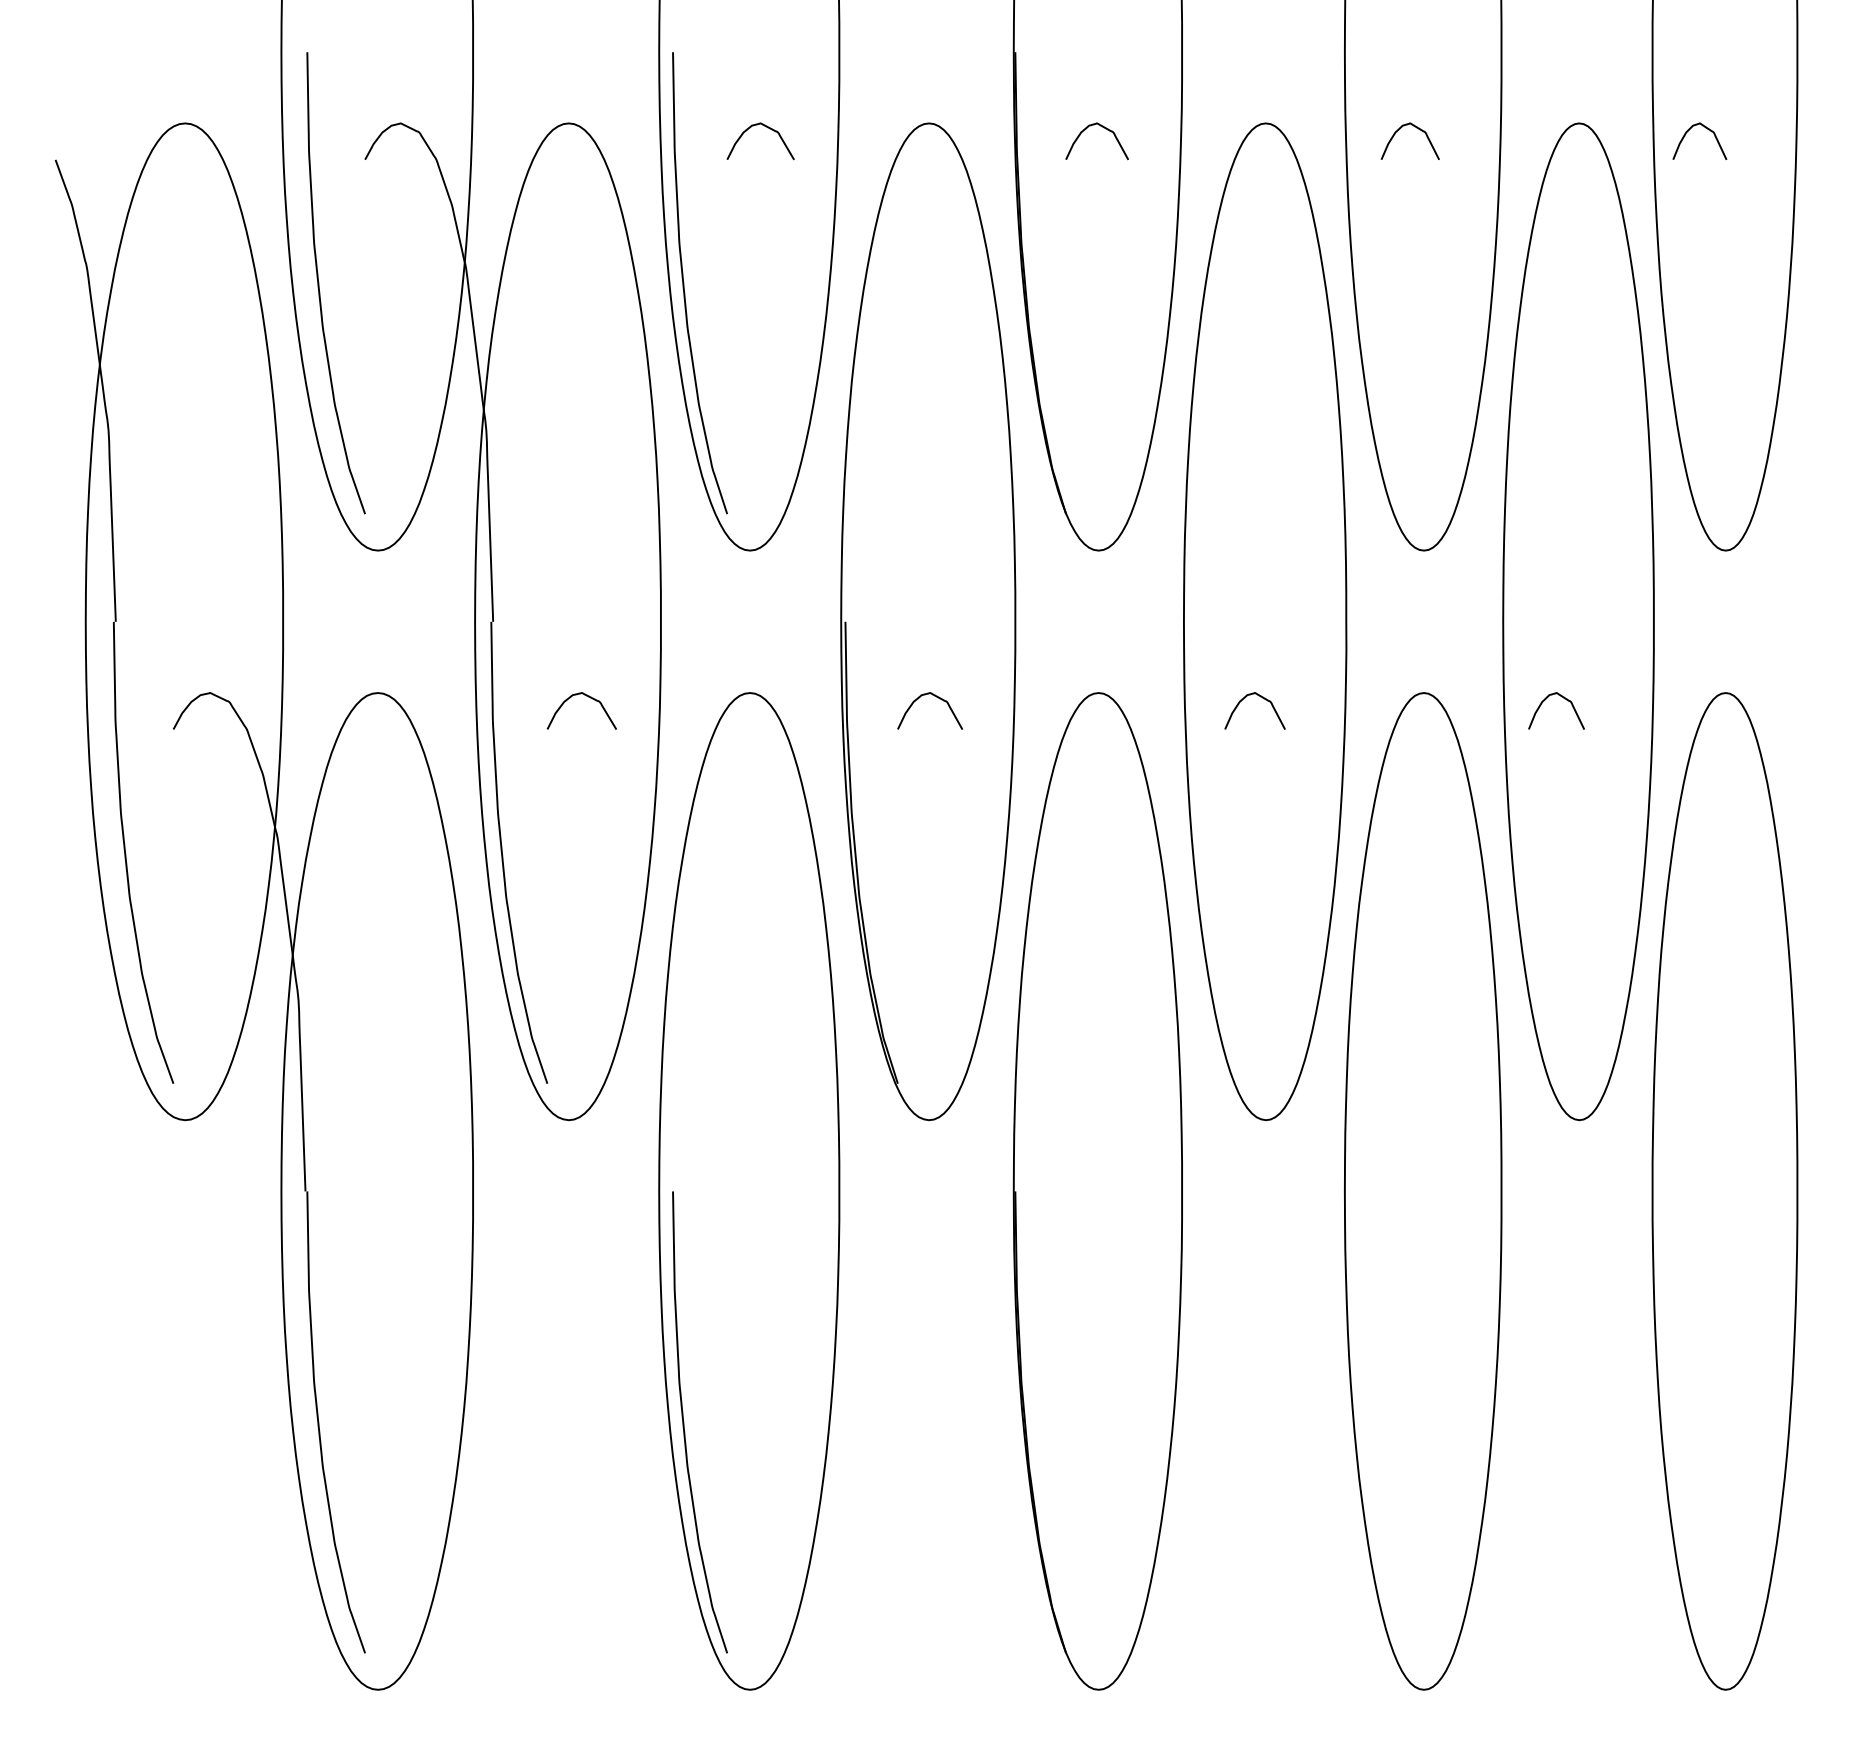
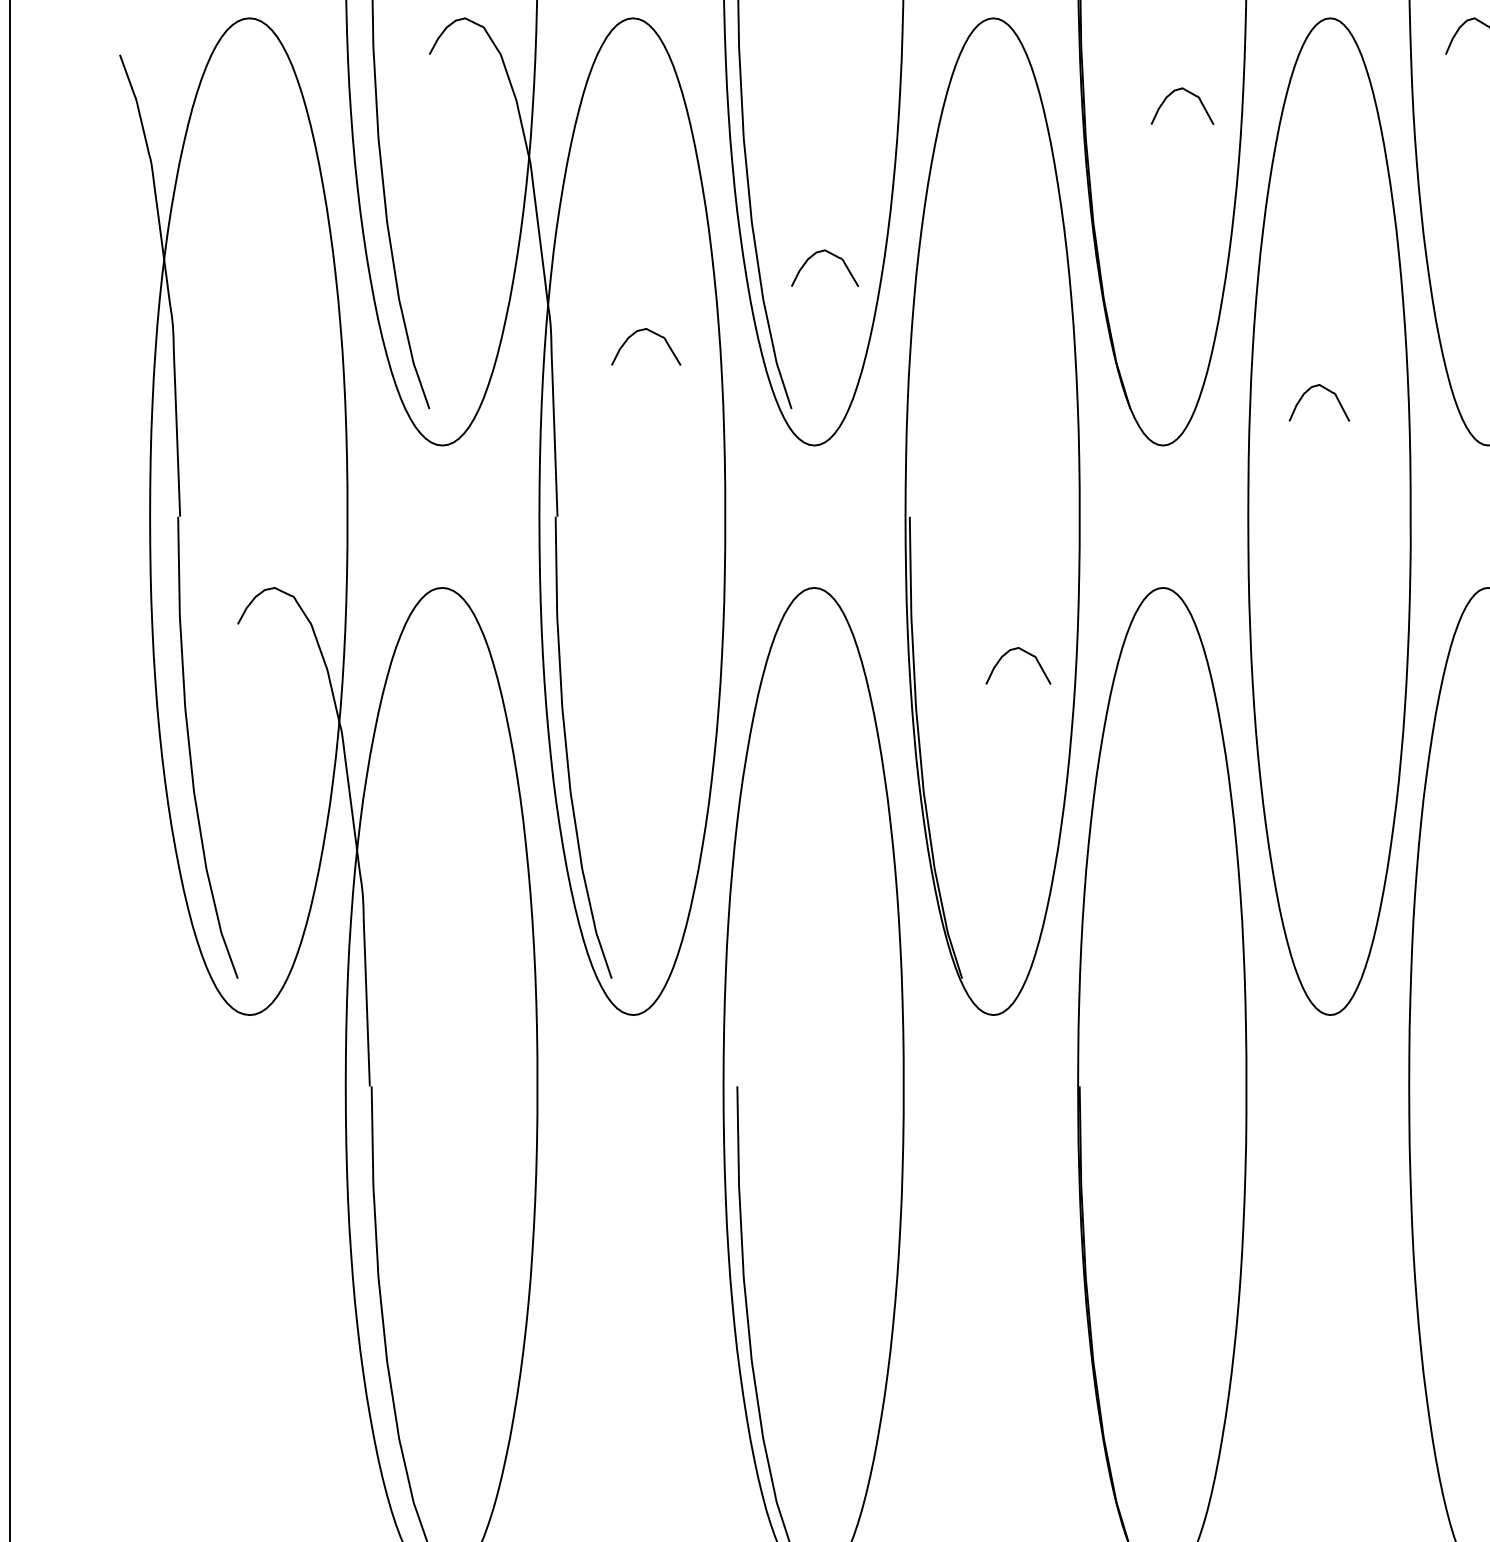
curve: (769, 129) -> (833, 256), moved
curve: (1105, 129) -> (1190, 94), moved
curve: (588, 697) -> (652, 333), moved
curve: (936, 697) -> (1024, 652), moved
curve: (1260, 697) -> (1324, 389), moved

